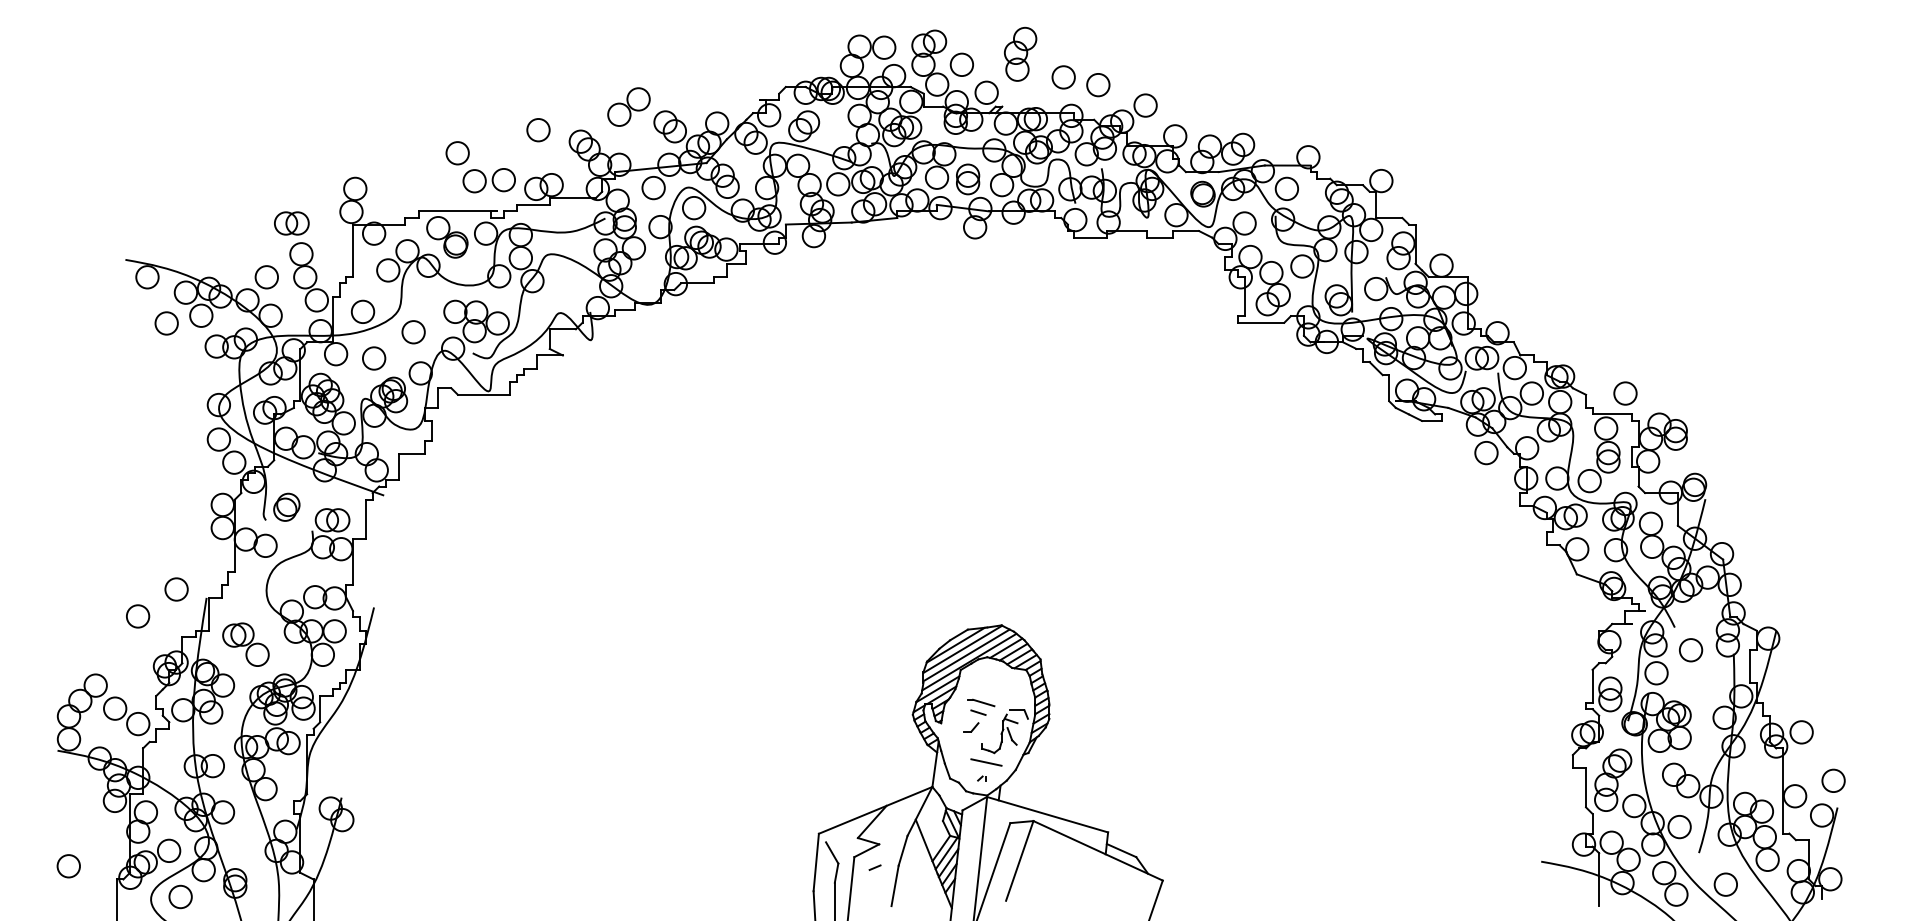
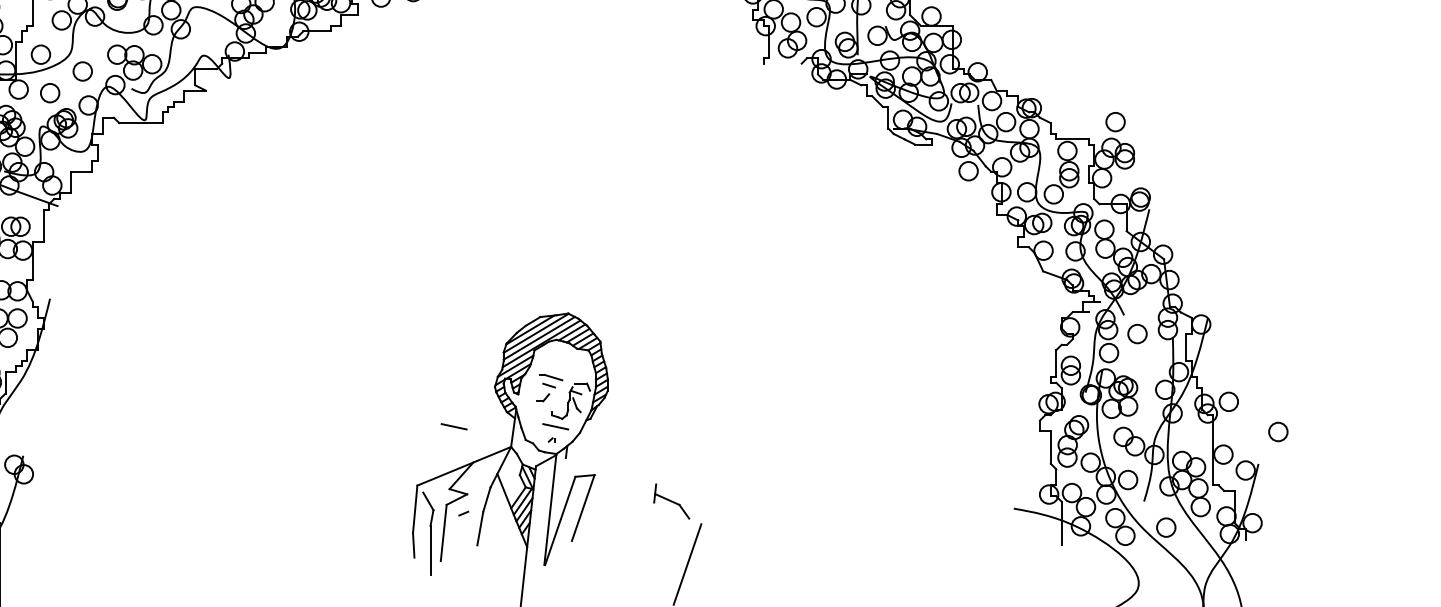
line: (1261, 322) -> (782, 63), removed
circle: (1625, 393) -> (1115, 122), moved
line: (863, 762) -> (454, 426), added
circle: (1833, 780) -> (1278, 431), moved
line: (1047, 814) -> (606, 469), removed
line: (1097, 850) -> (647, 499), removed

